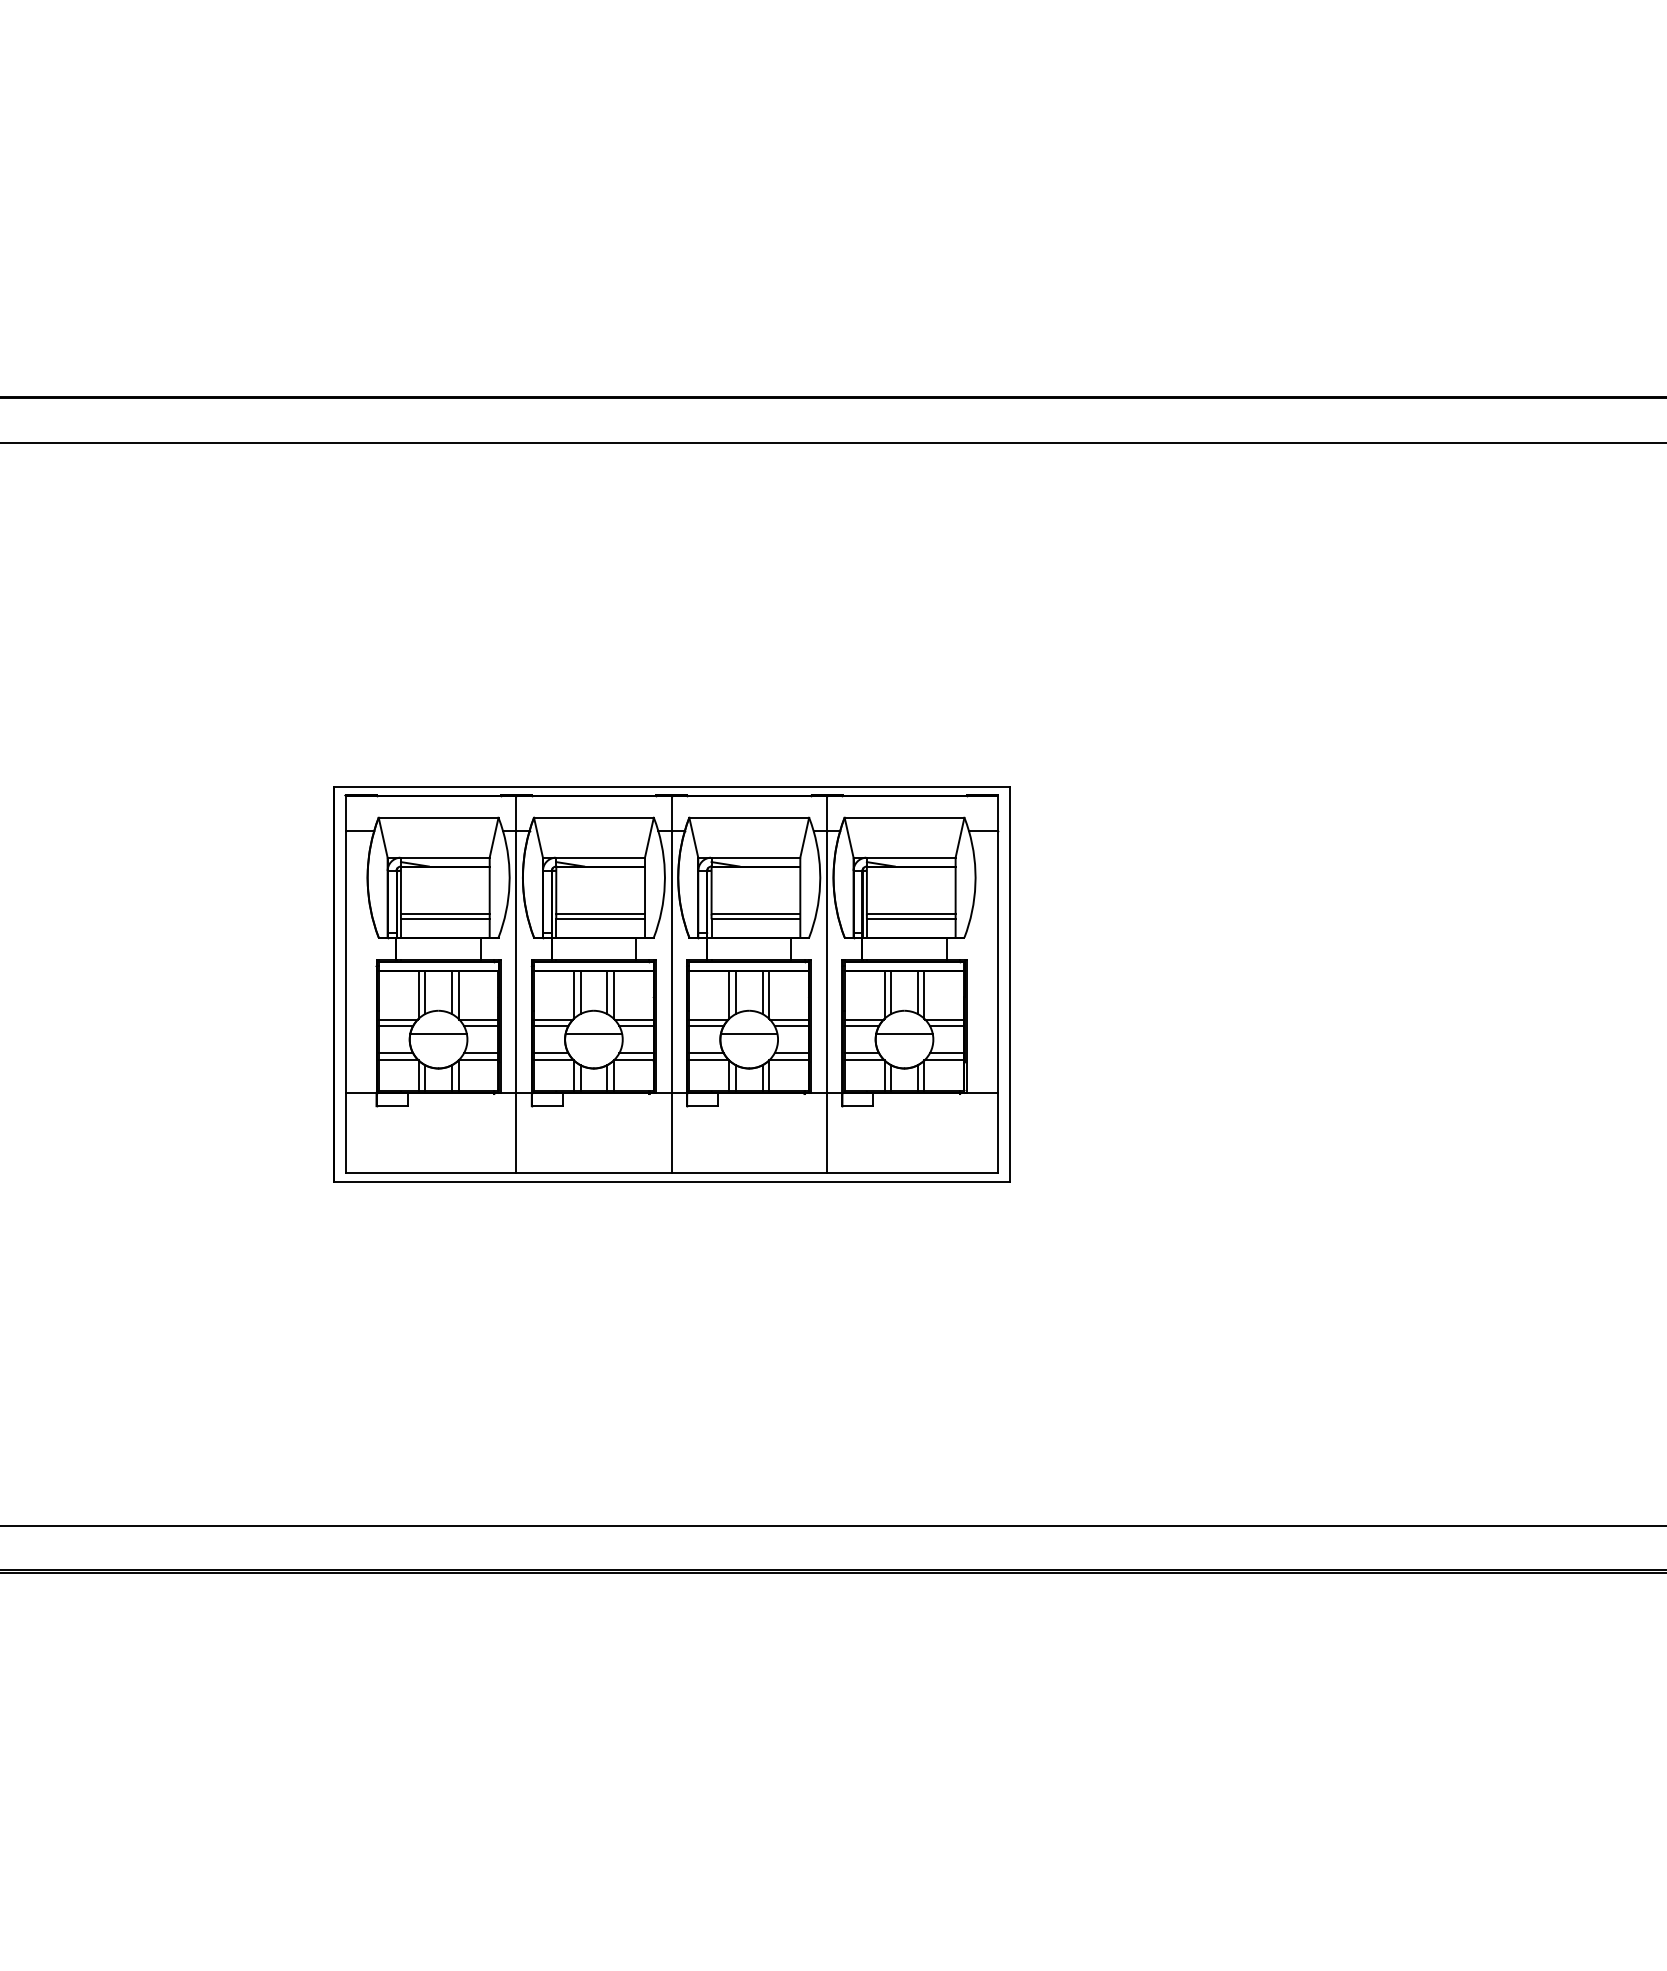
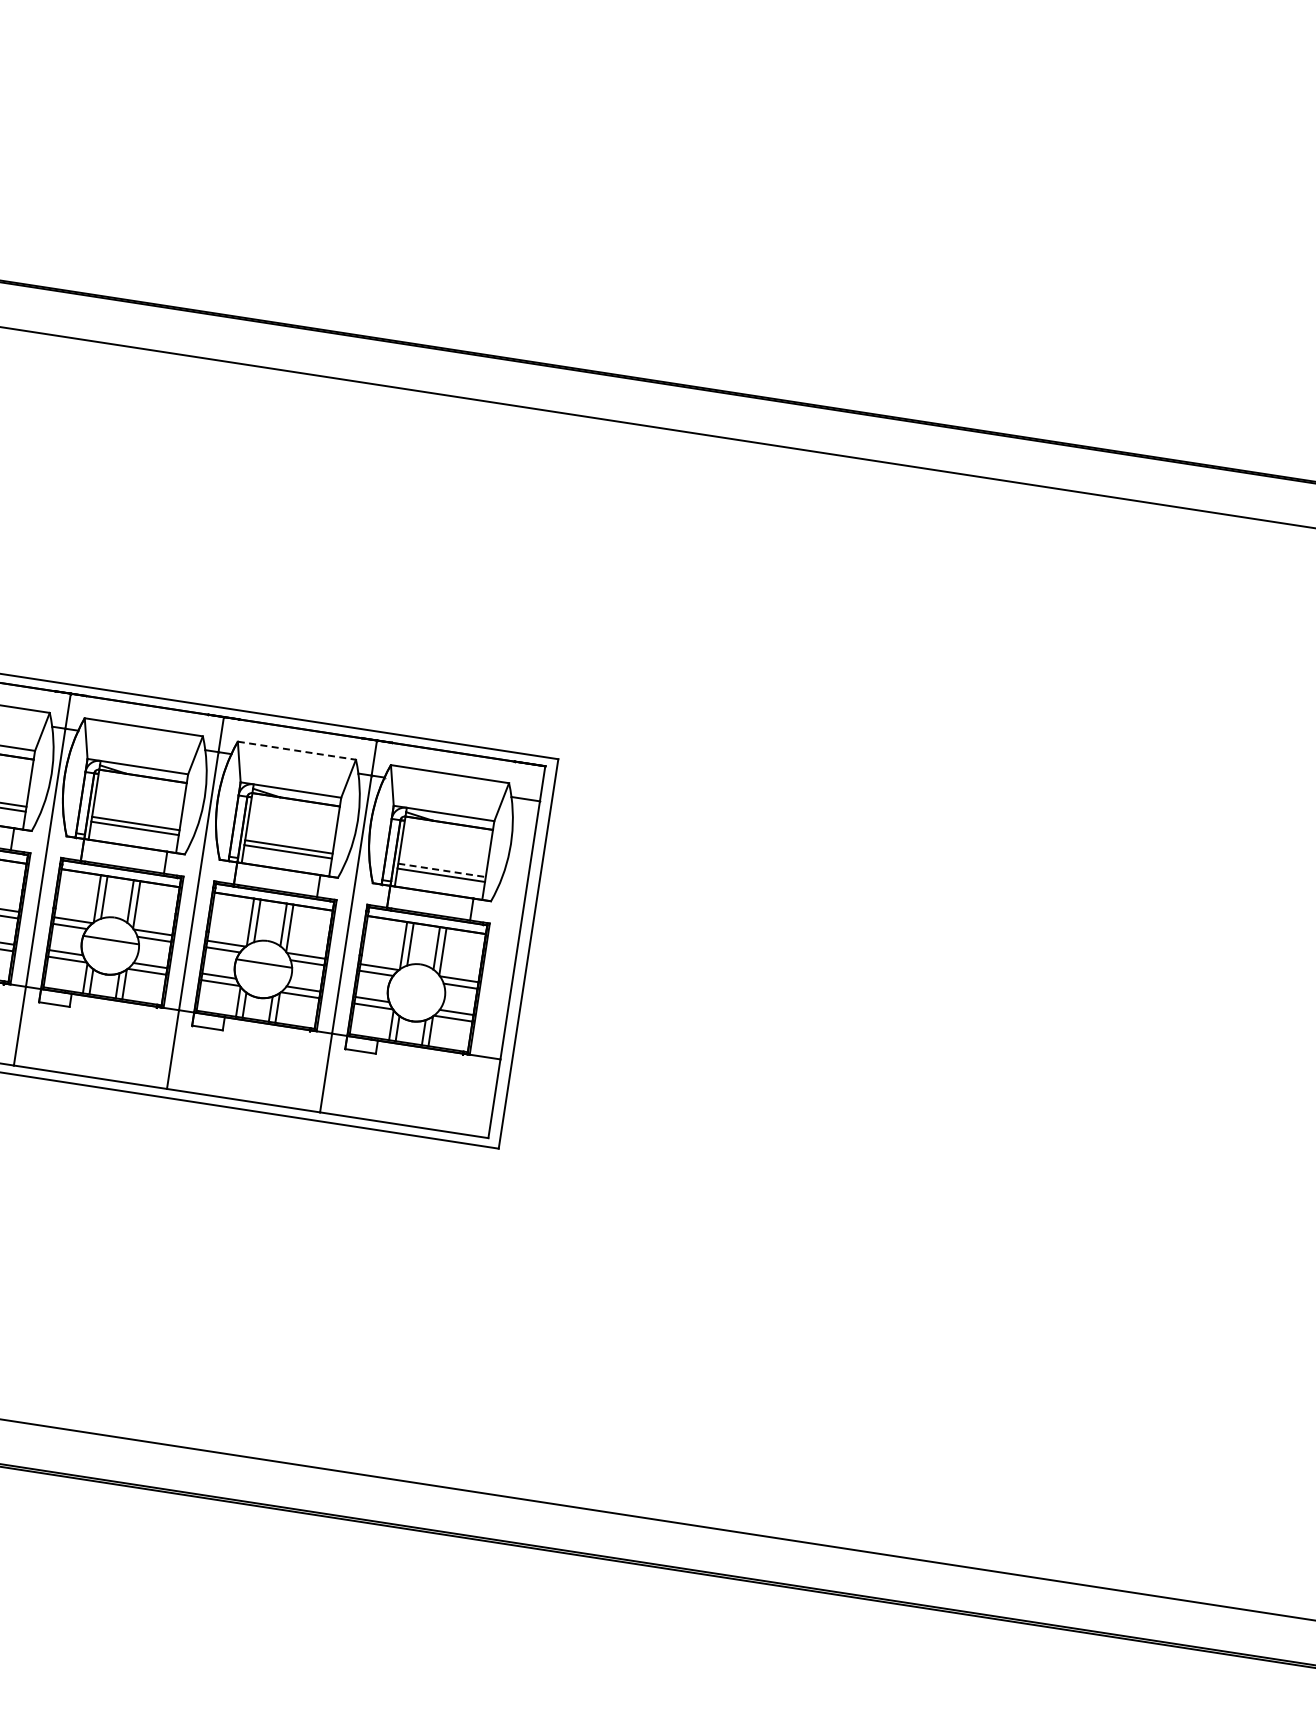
line: (749, 817) -> (297, 750), solid -> dashed
line: (911, 914) -> (442, 870), solid -> dashed
line: (904, 1033) -> (417, 986), removed

